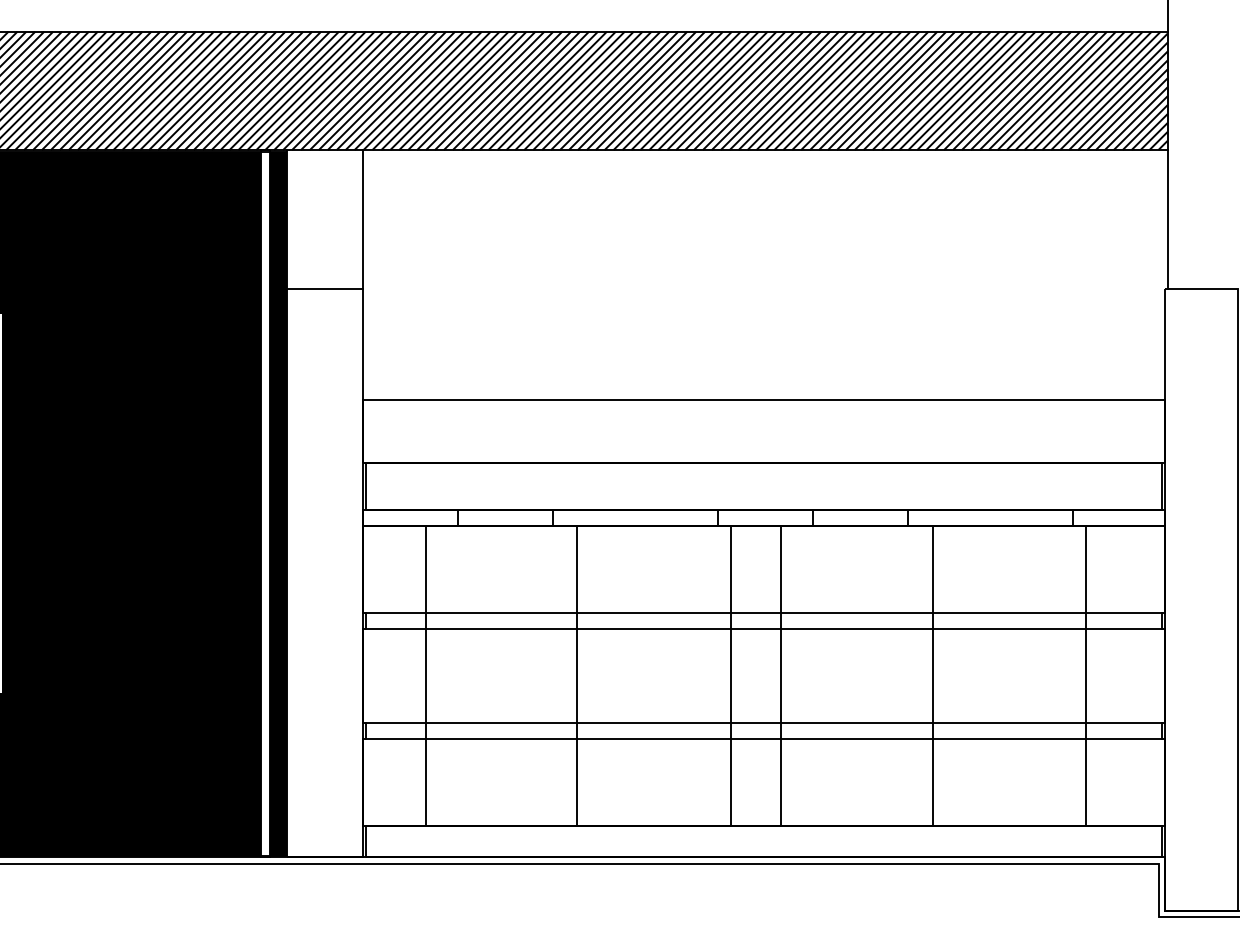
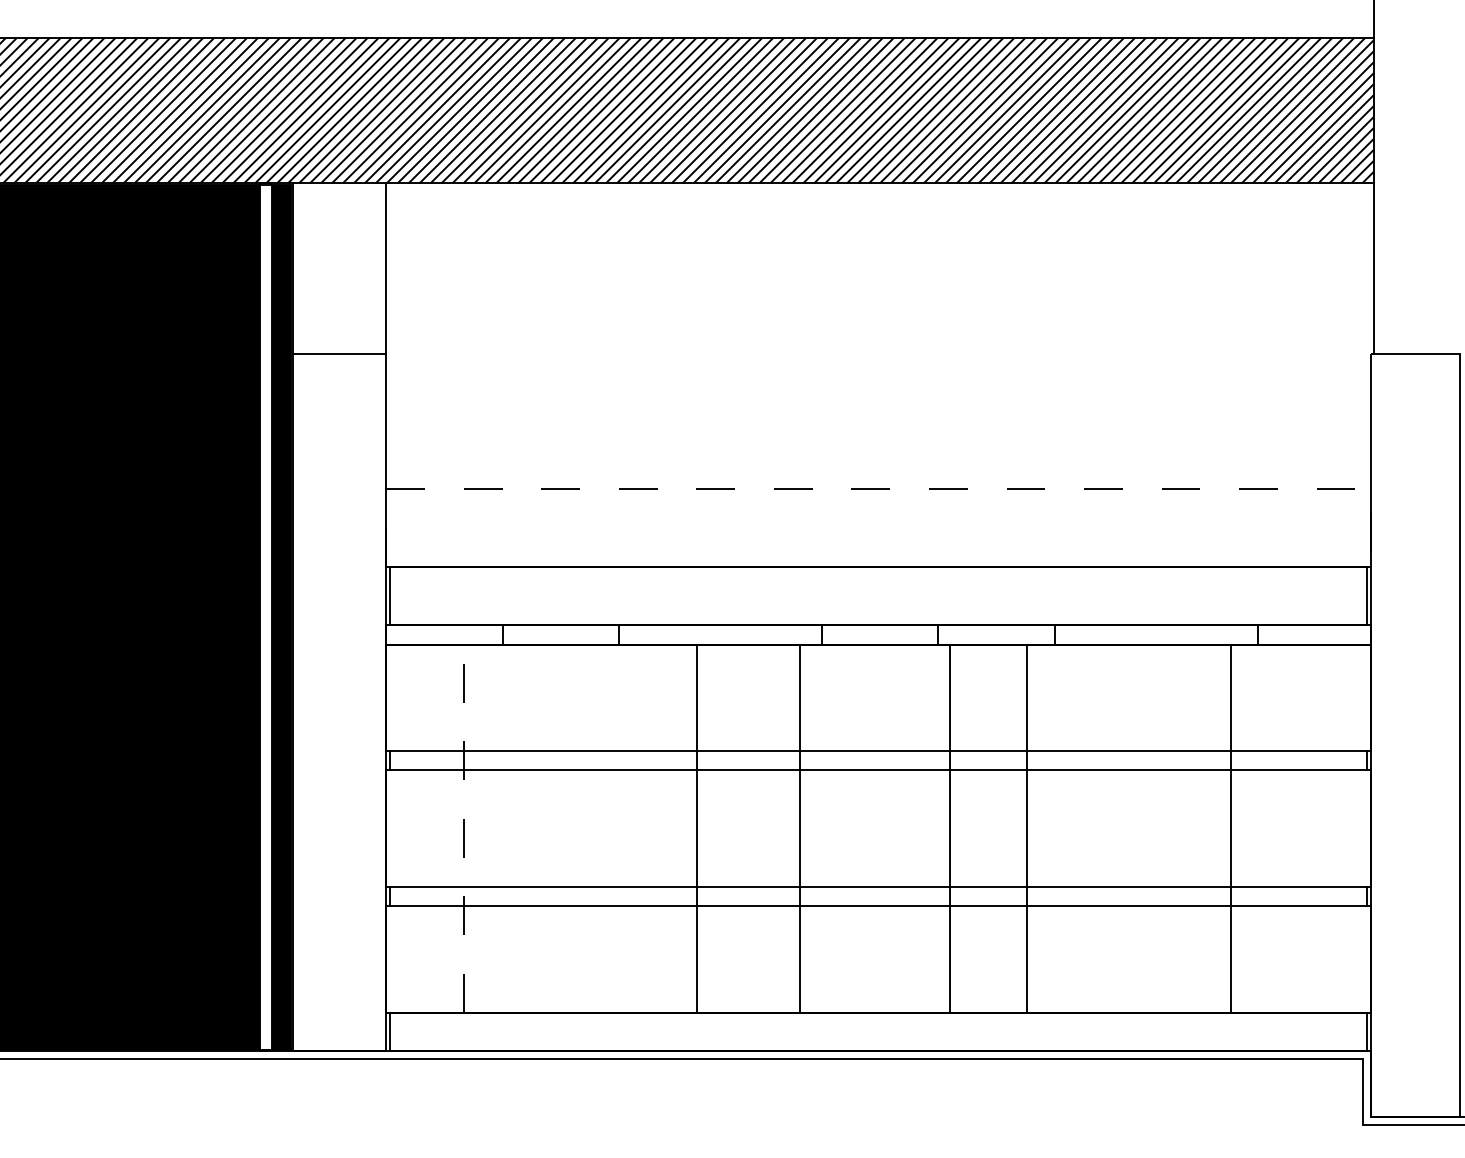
line: (764, 399) -> (878, 489), solid -> dashed
line: (426, 675) -> (464, 828), solid -> dashed
line: (576, 675) -> (697, 828), moved
line: (731, 675) -> (800, 828), moved
line: (781, 675) -> (950, 828), moved
line: (933, 675) -> (1027, 828), moved
line: (1086, 675) -> (1231, 828), moved

